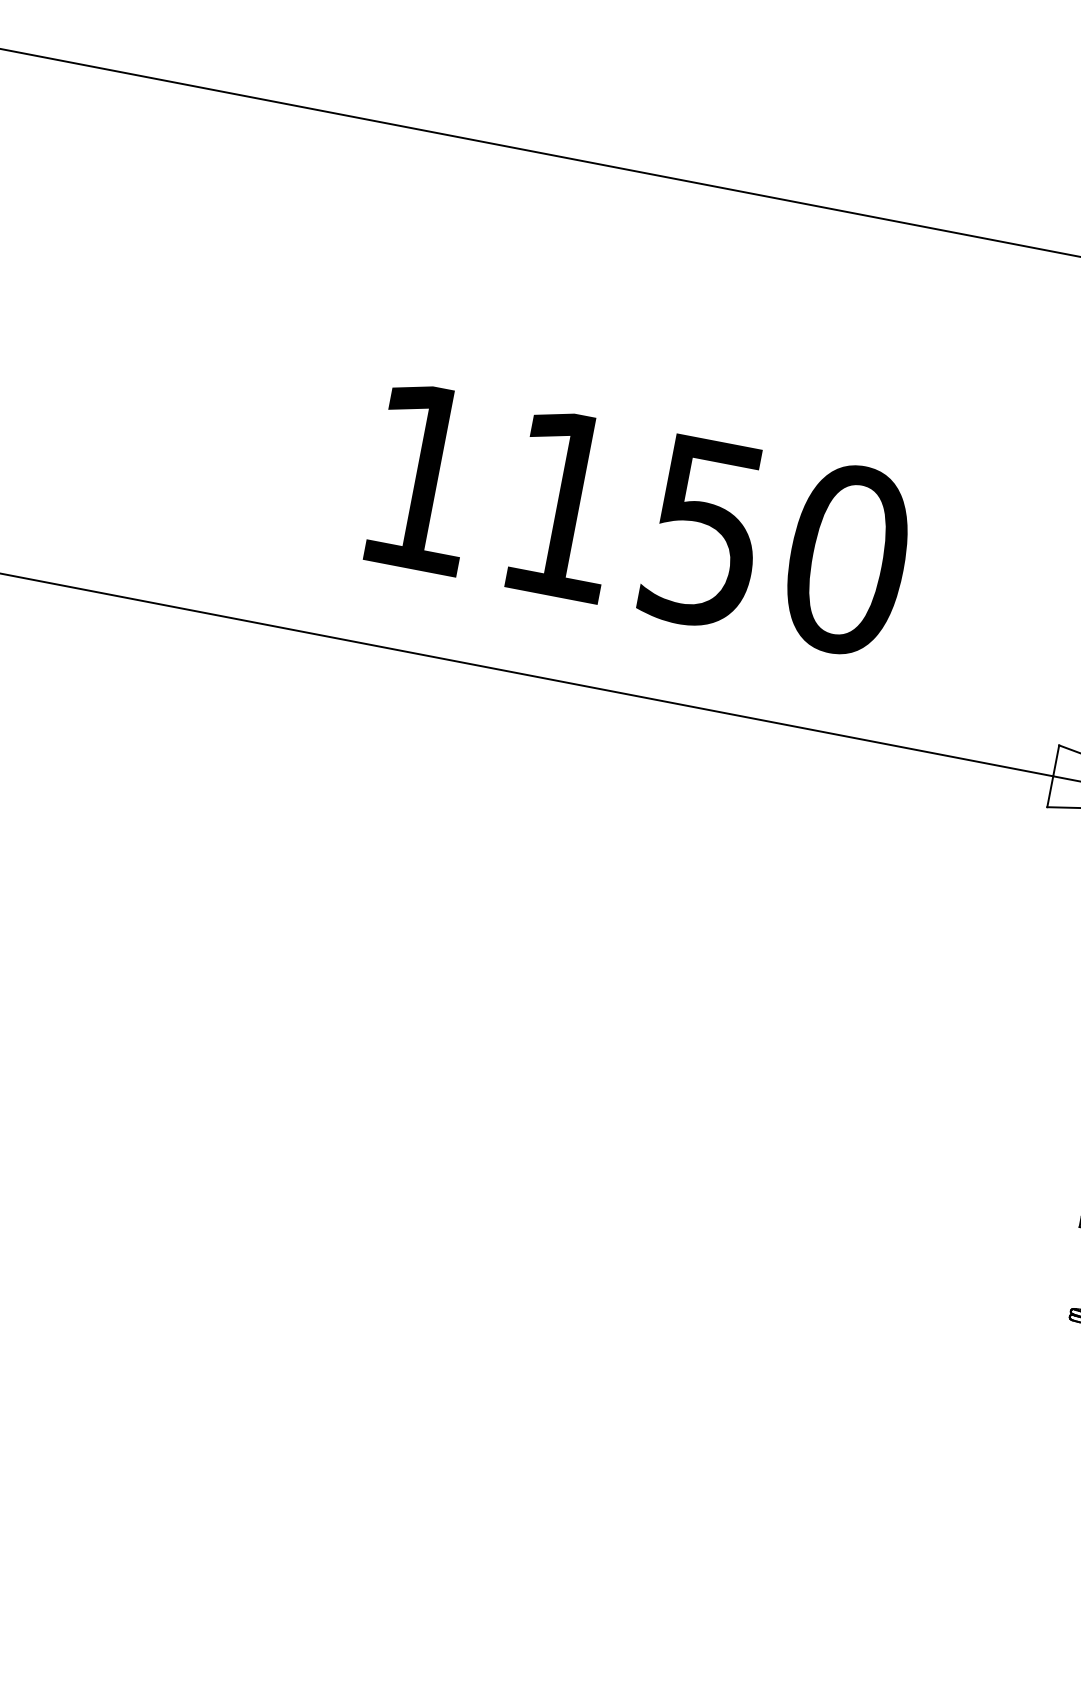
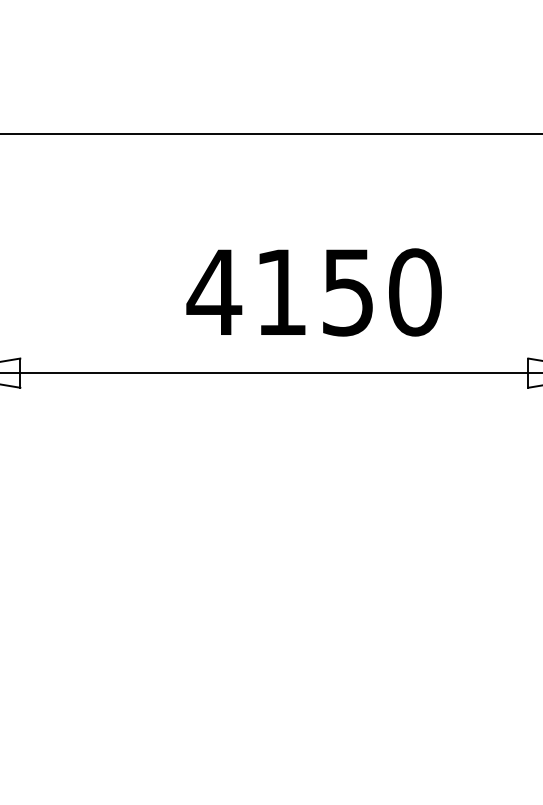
text: (423, 475) -> (214, 291), 1150 -> 4150

